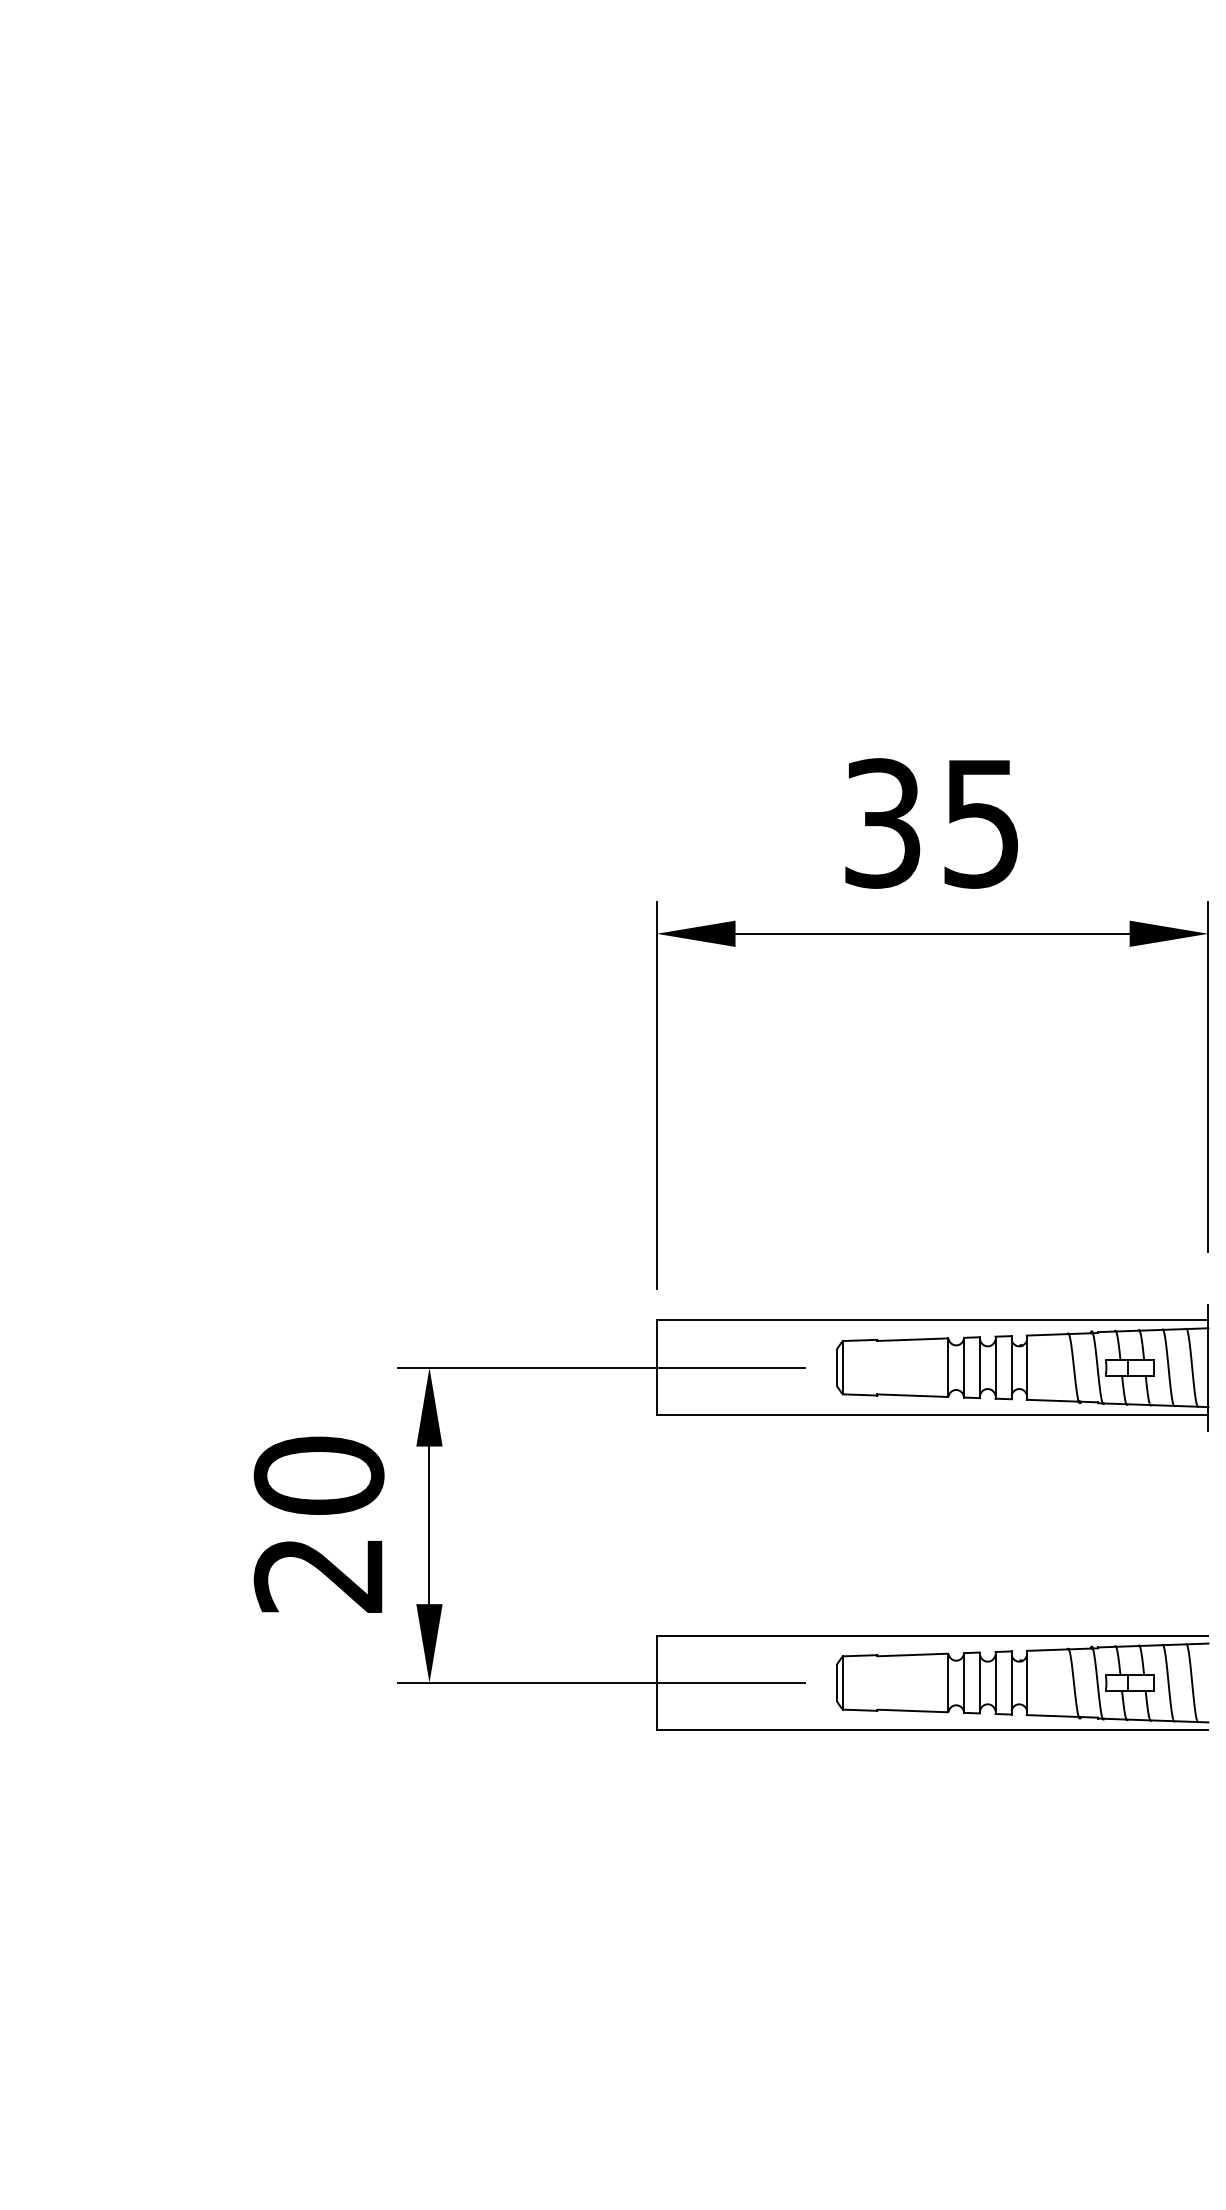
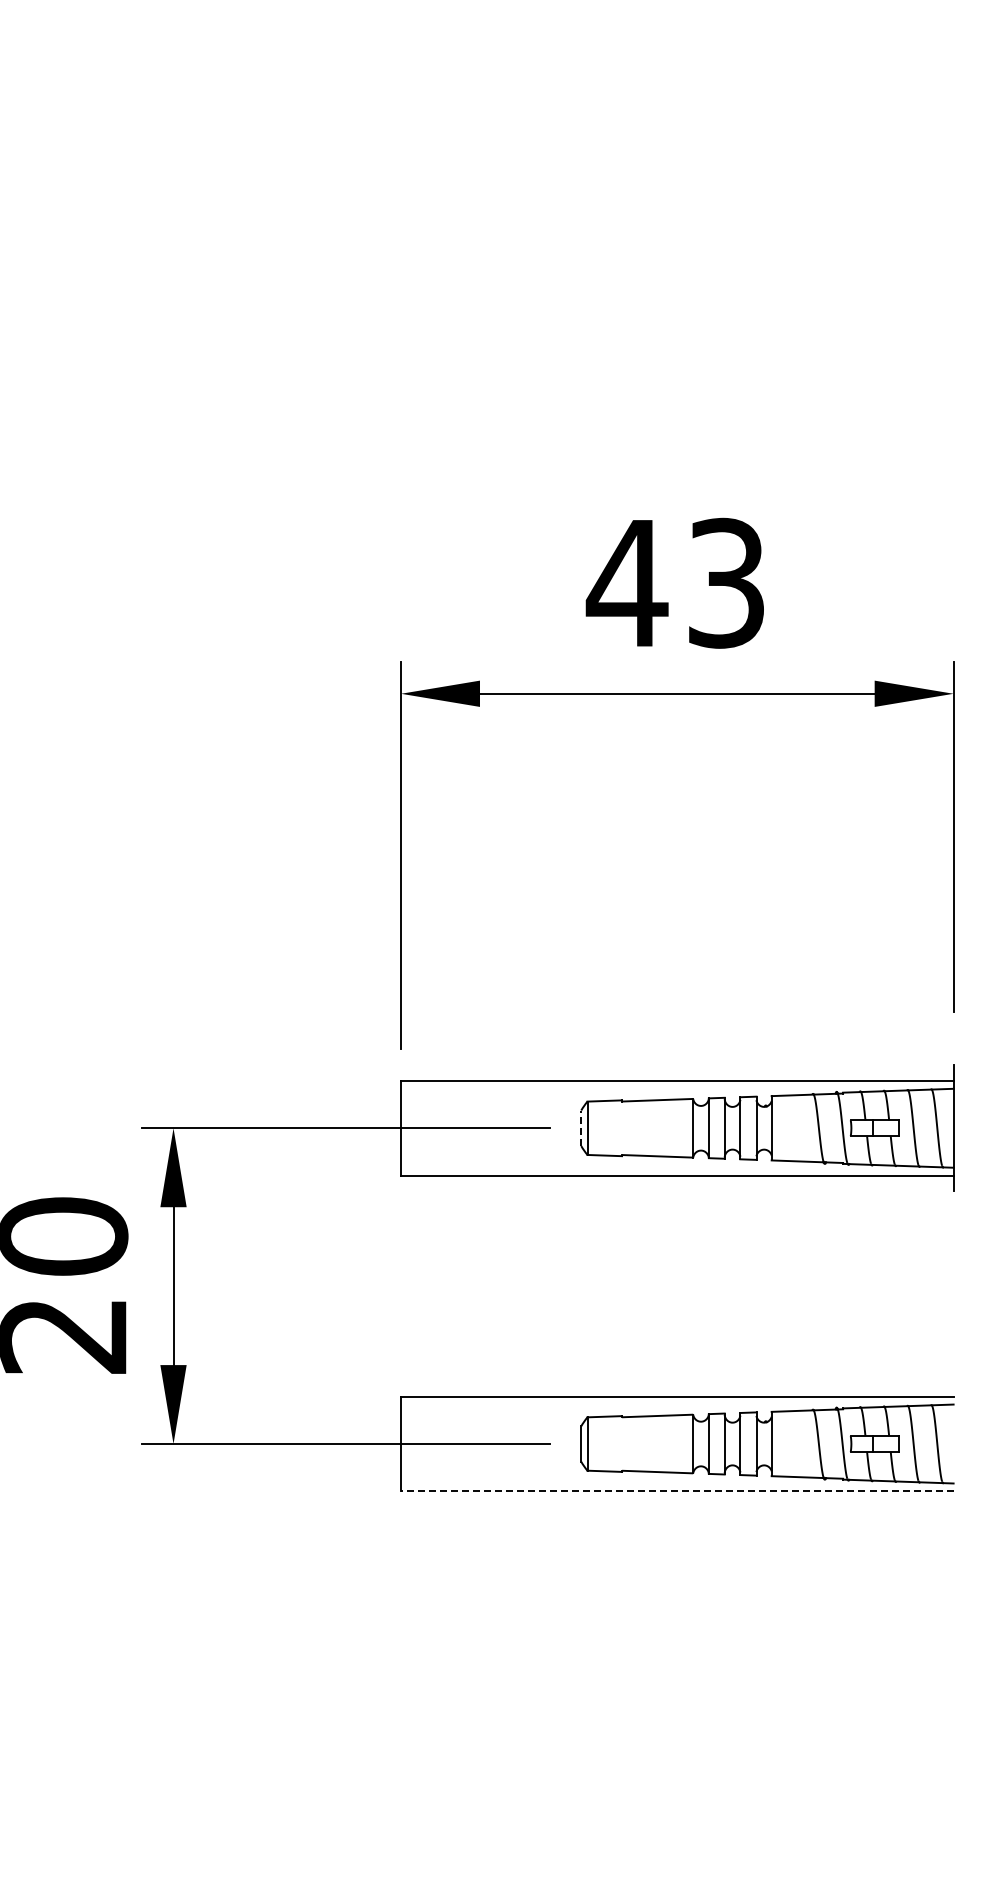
text: (930, 823) -> (675, 583), 35 -> 43
line: (836, 1367) -> (581, 1128), solid -> dashed
line: (932, 1730) -> (677, 1491), solid -> dashed

